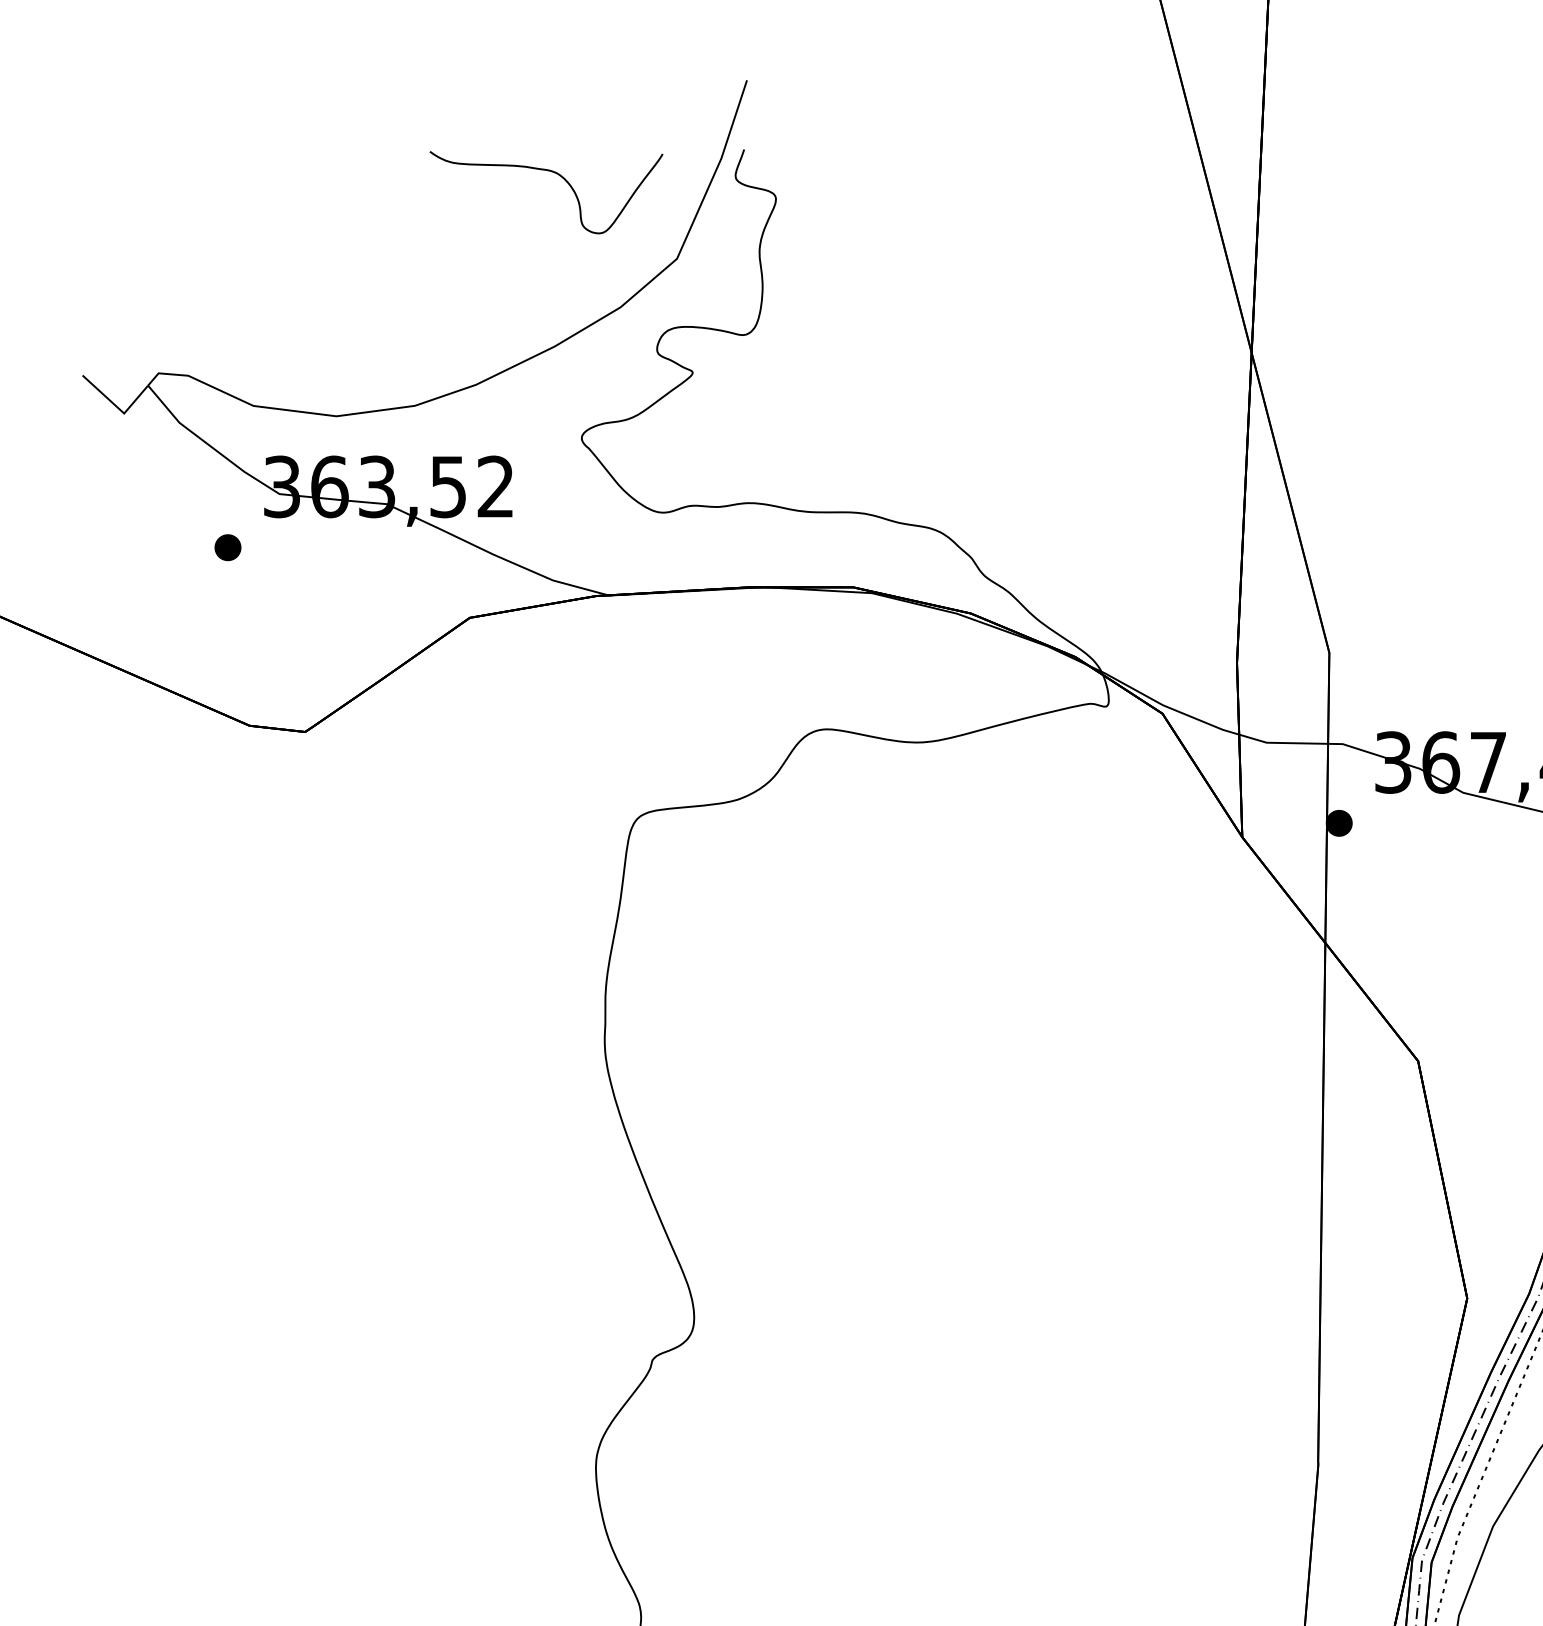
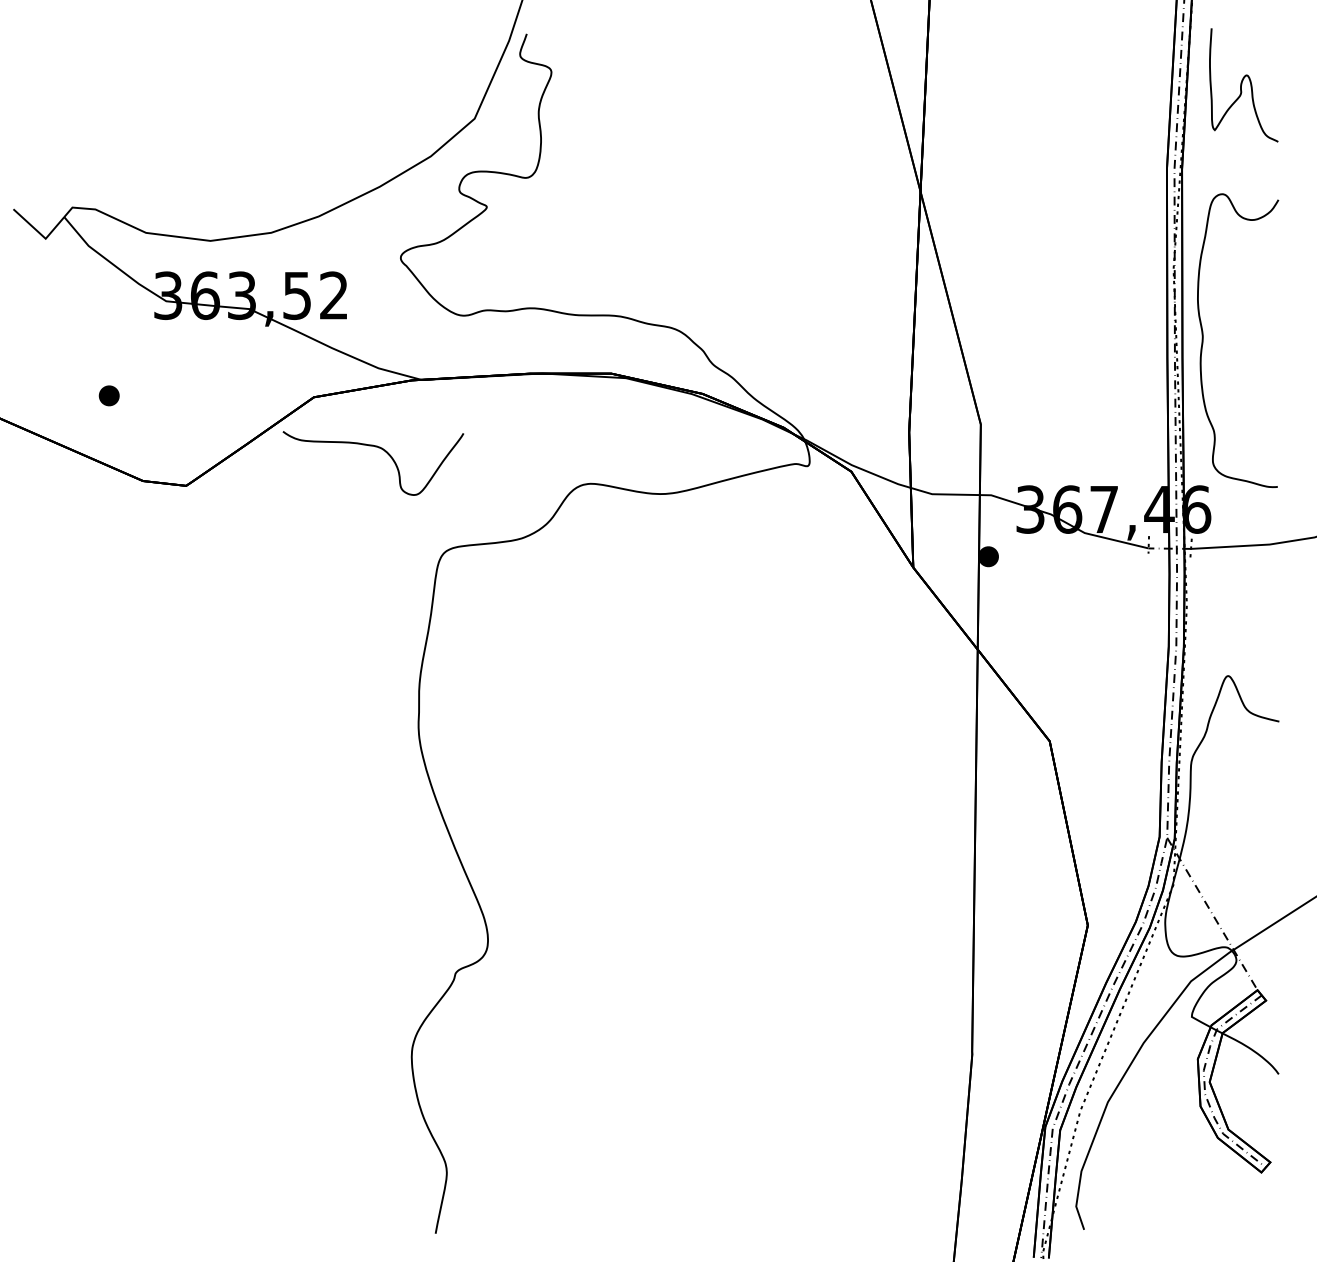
curve: (553, 173) -> (378, 448), moved
part: (226, 547) -> (108, 395), moved

